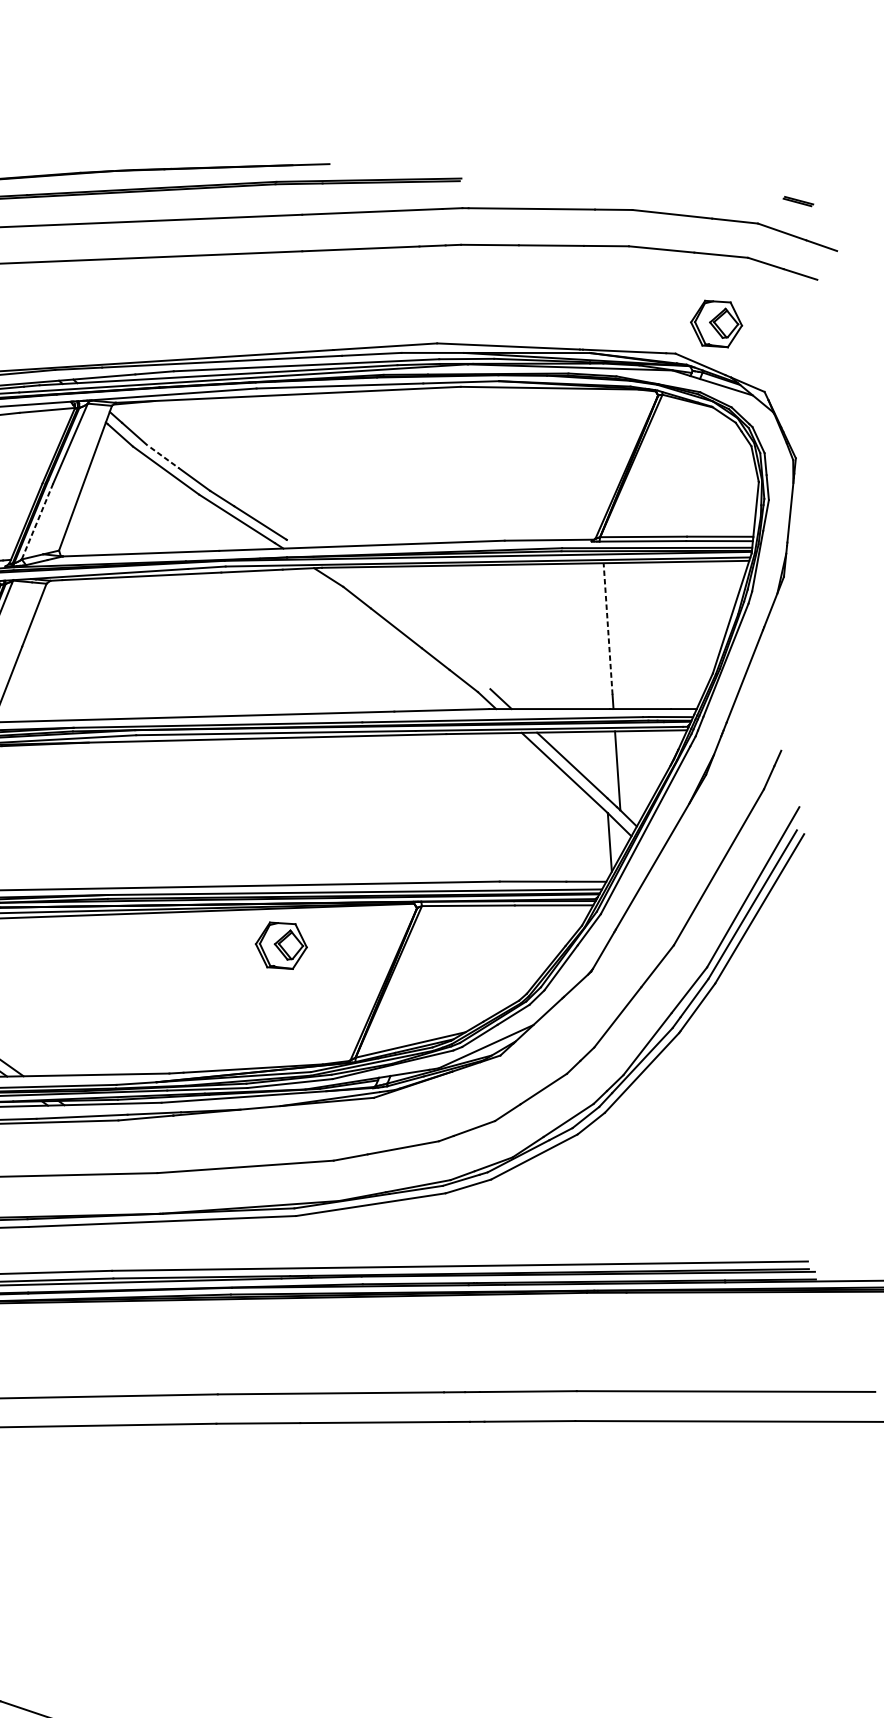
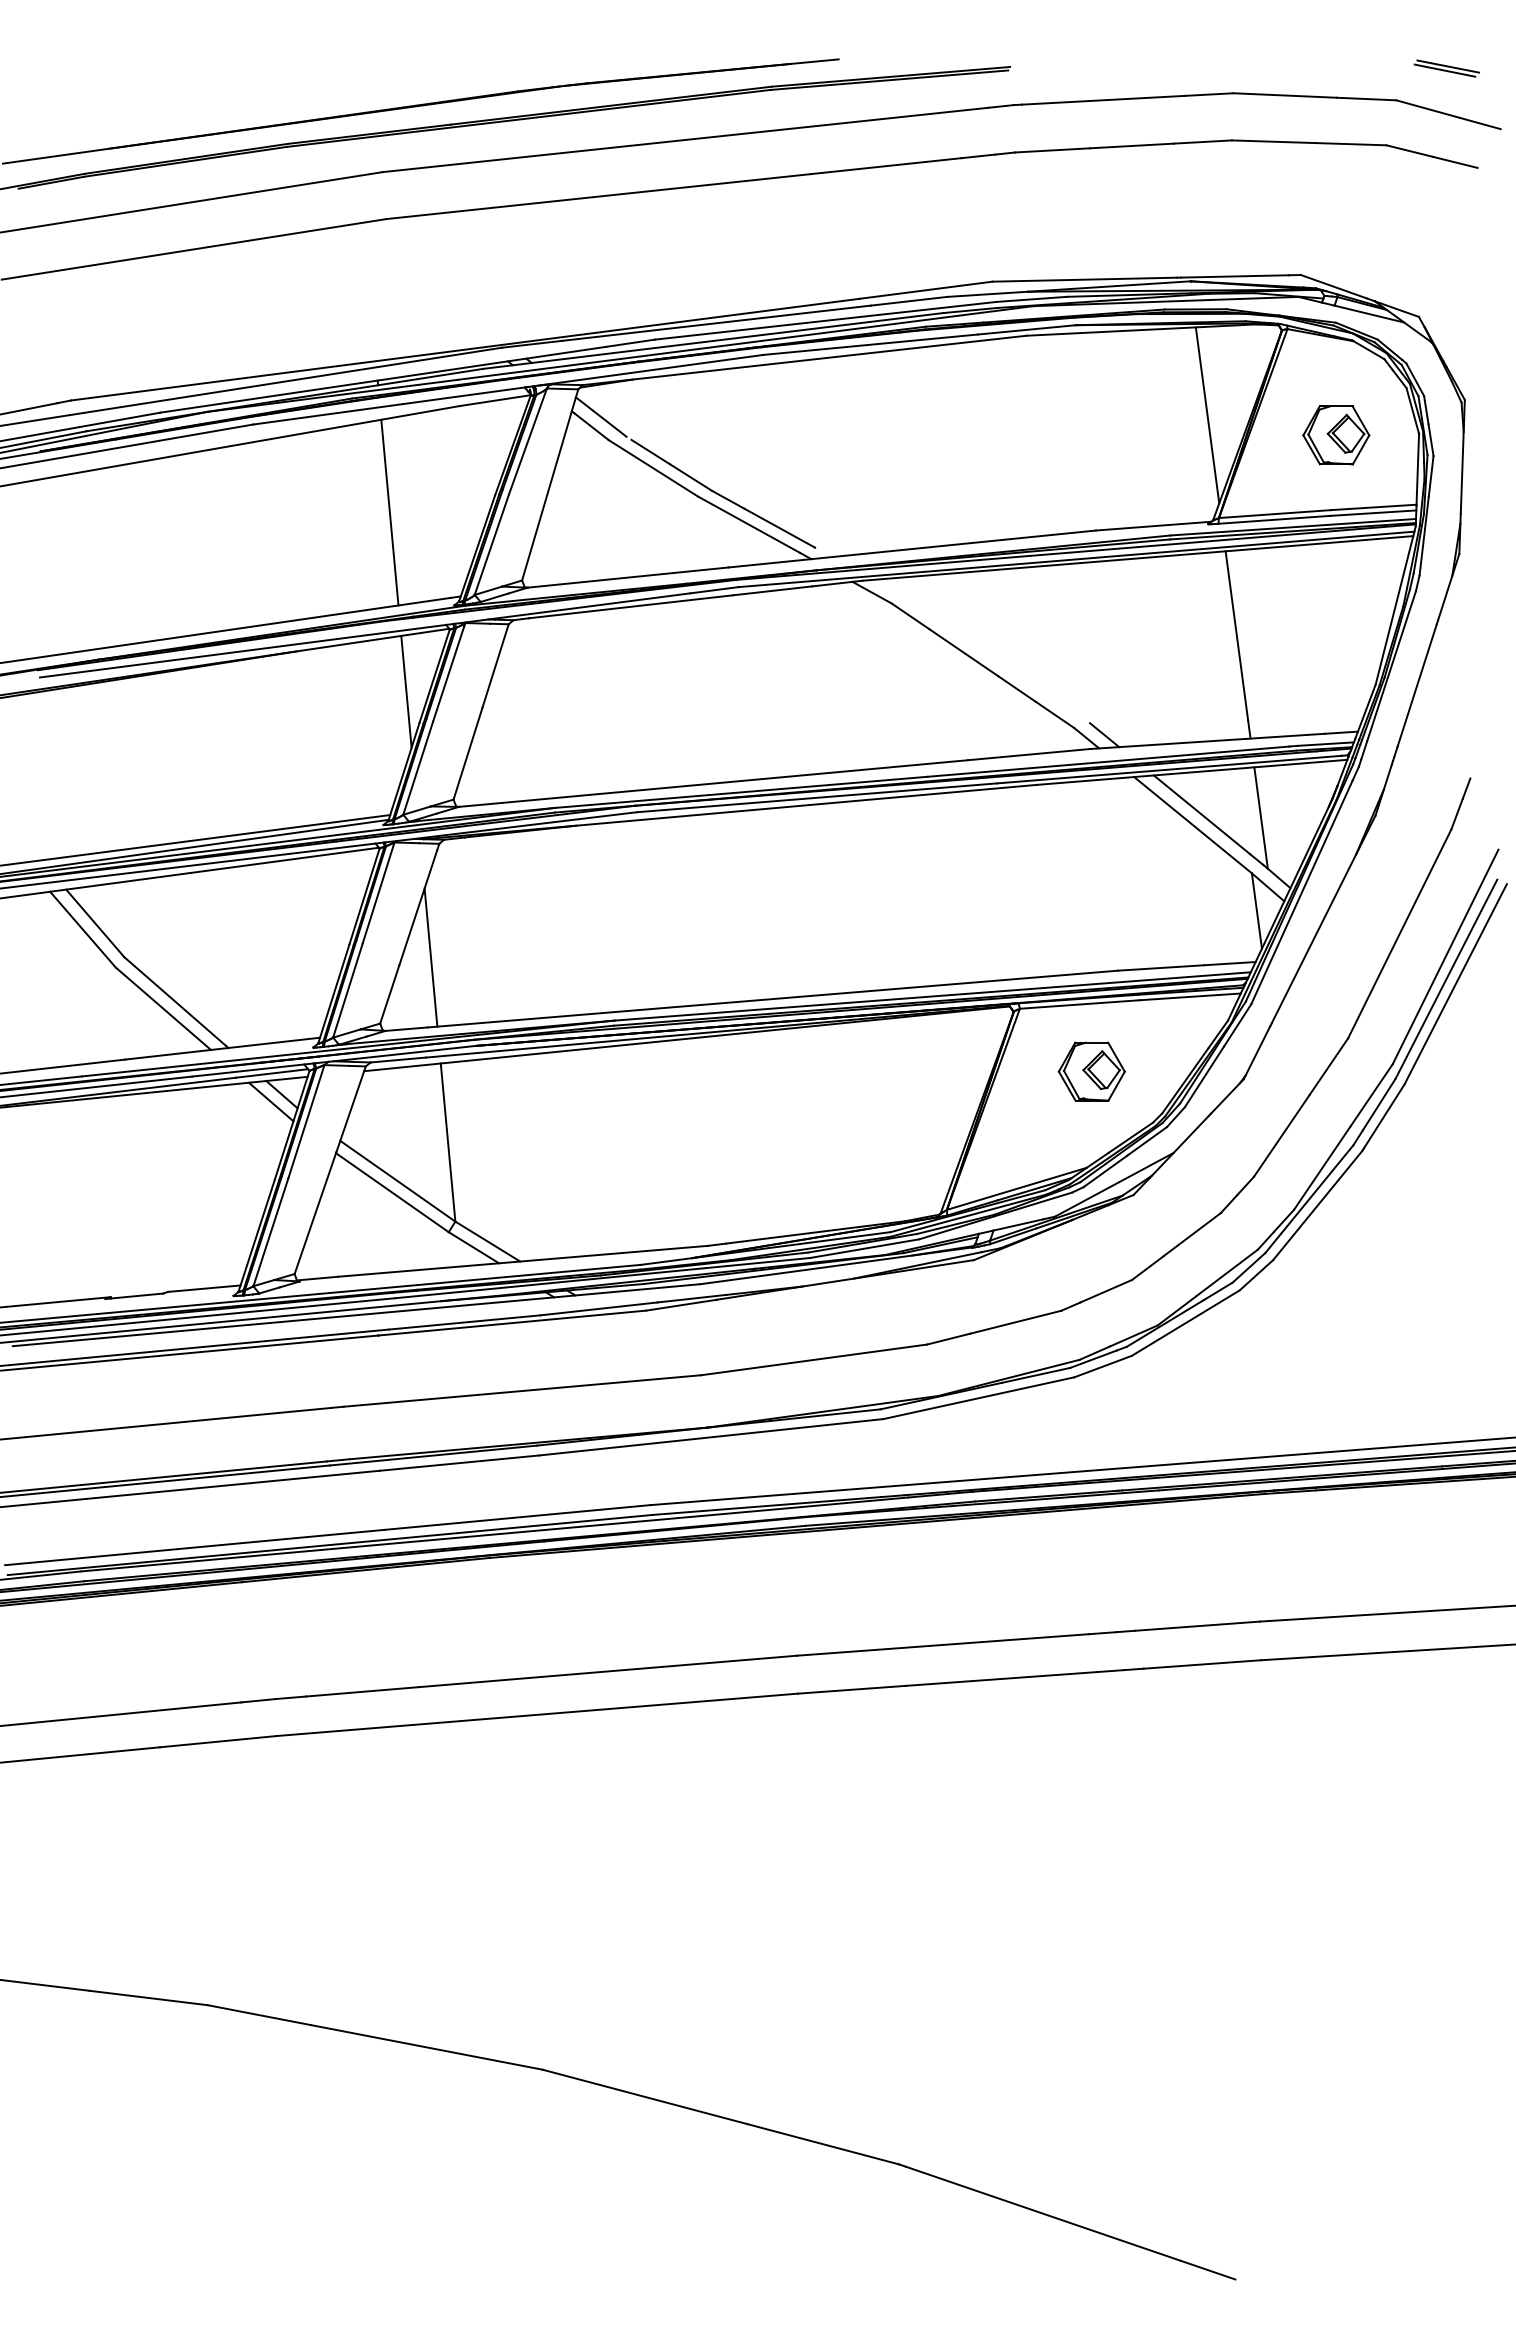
part: (798, 201) -> (1446, 68), size x1.67
part: (716, 324) -> (1336, 435), moved
line: (596, 457) -> (1207, 415), added
line: (164, 458) -> (650, 452), dashed -> solid
line: (37, 522) -> (491, 545), dashed -> solid
line: (607, 628) -> (1236, 635), dashed -> solid
part: (281, 945) -> (1091, 1071), moved

